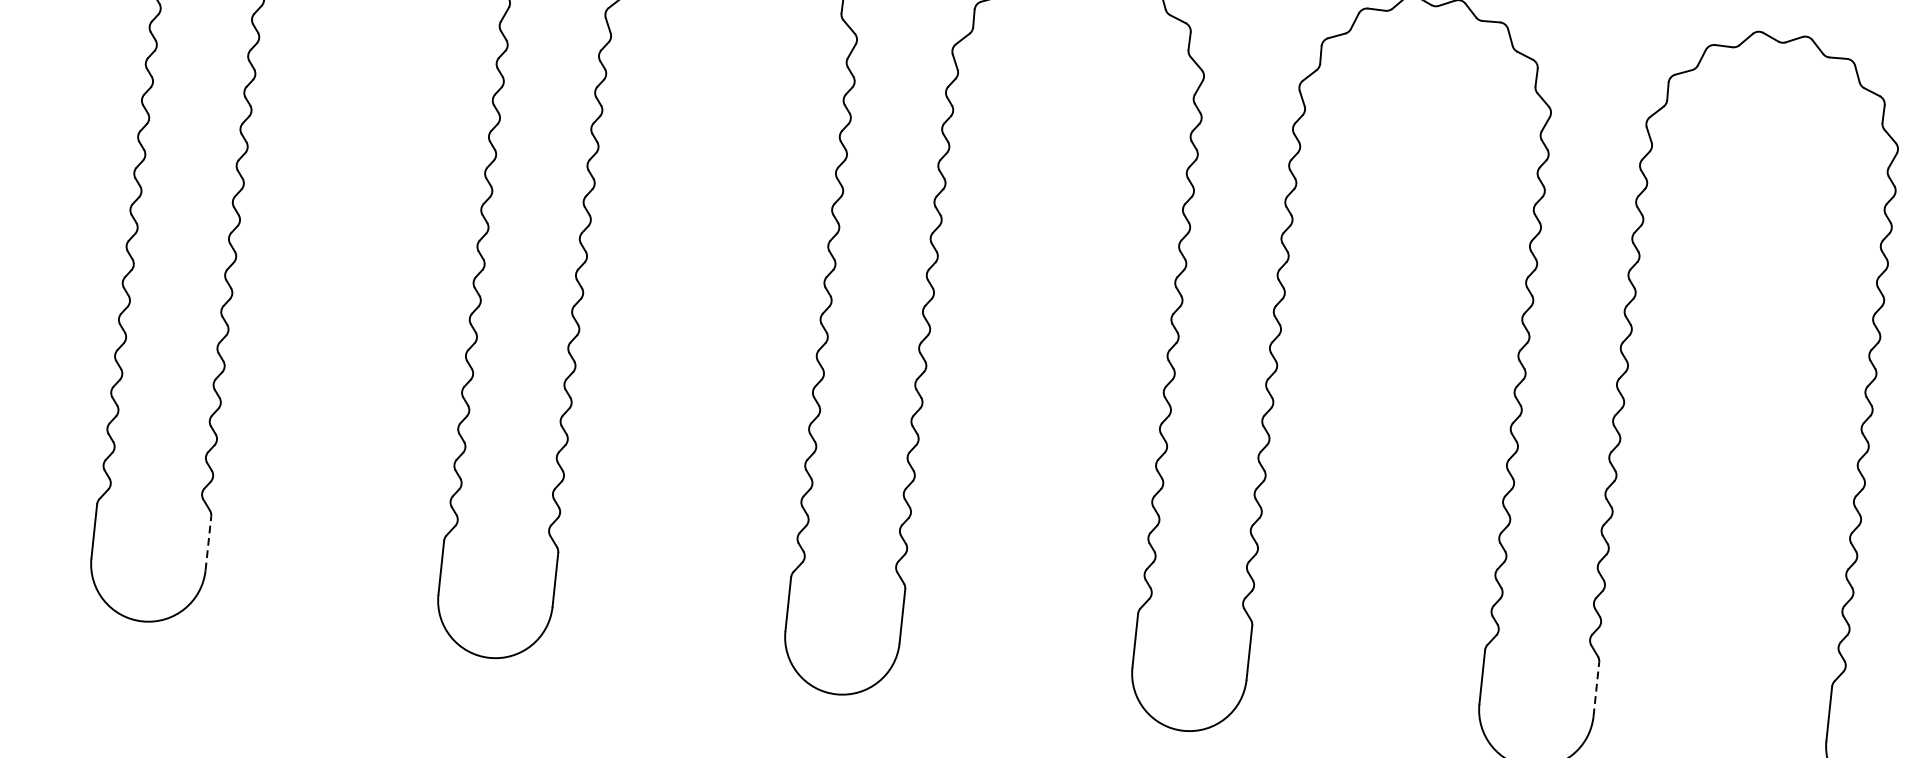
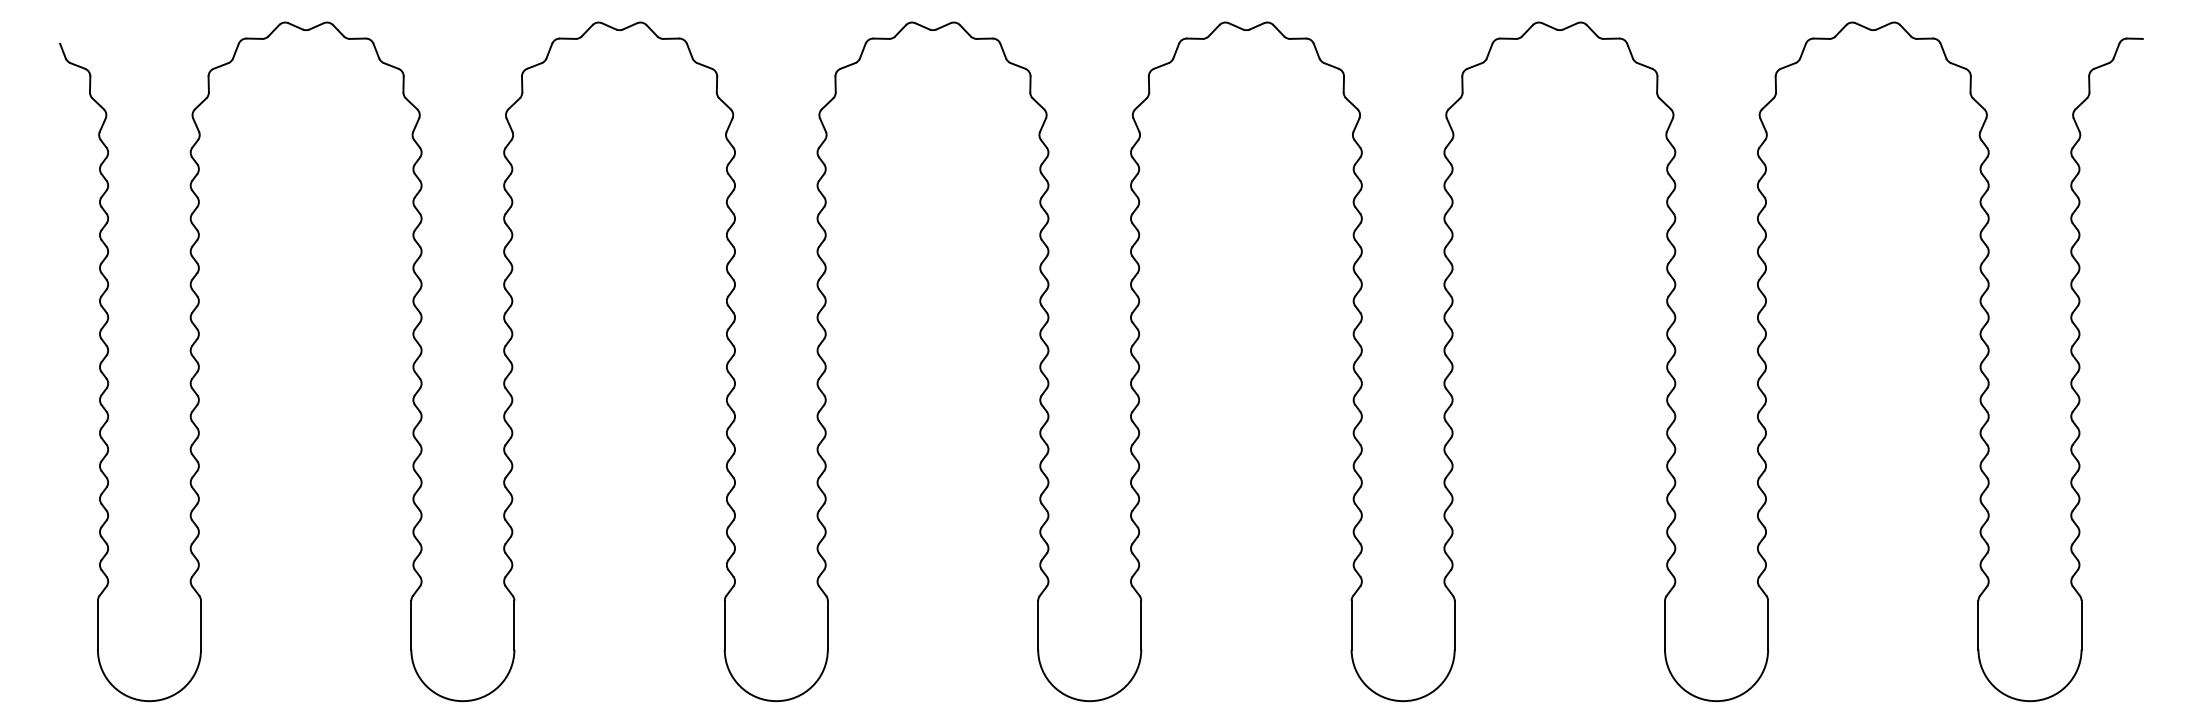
line: (209, 542) -> (201, 624), dashed -> solid
line: (1596, 688) -> (1454, 624), dashed -> solid

